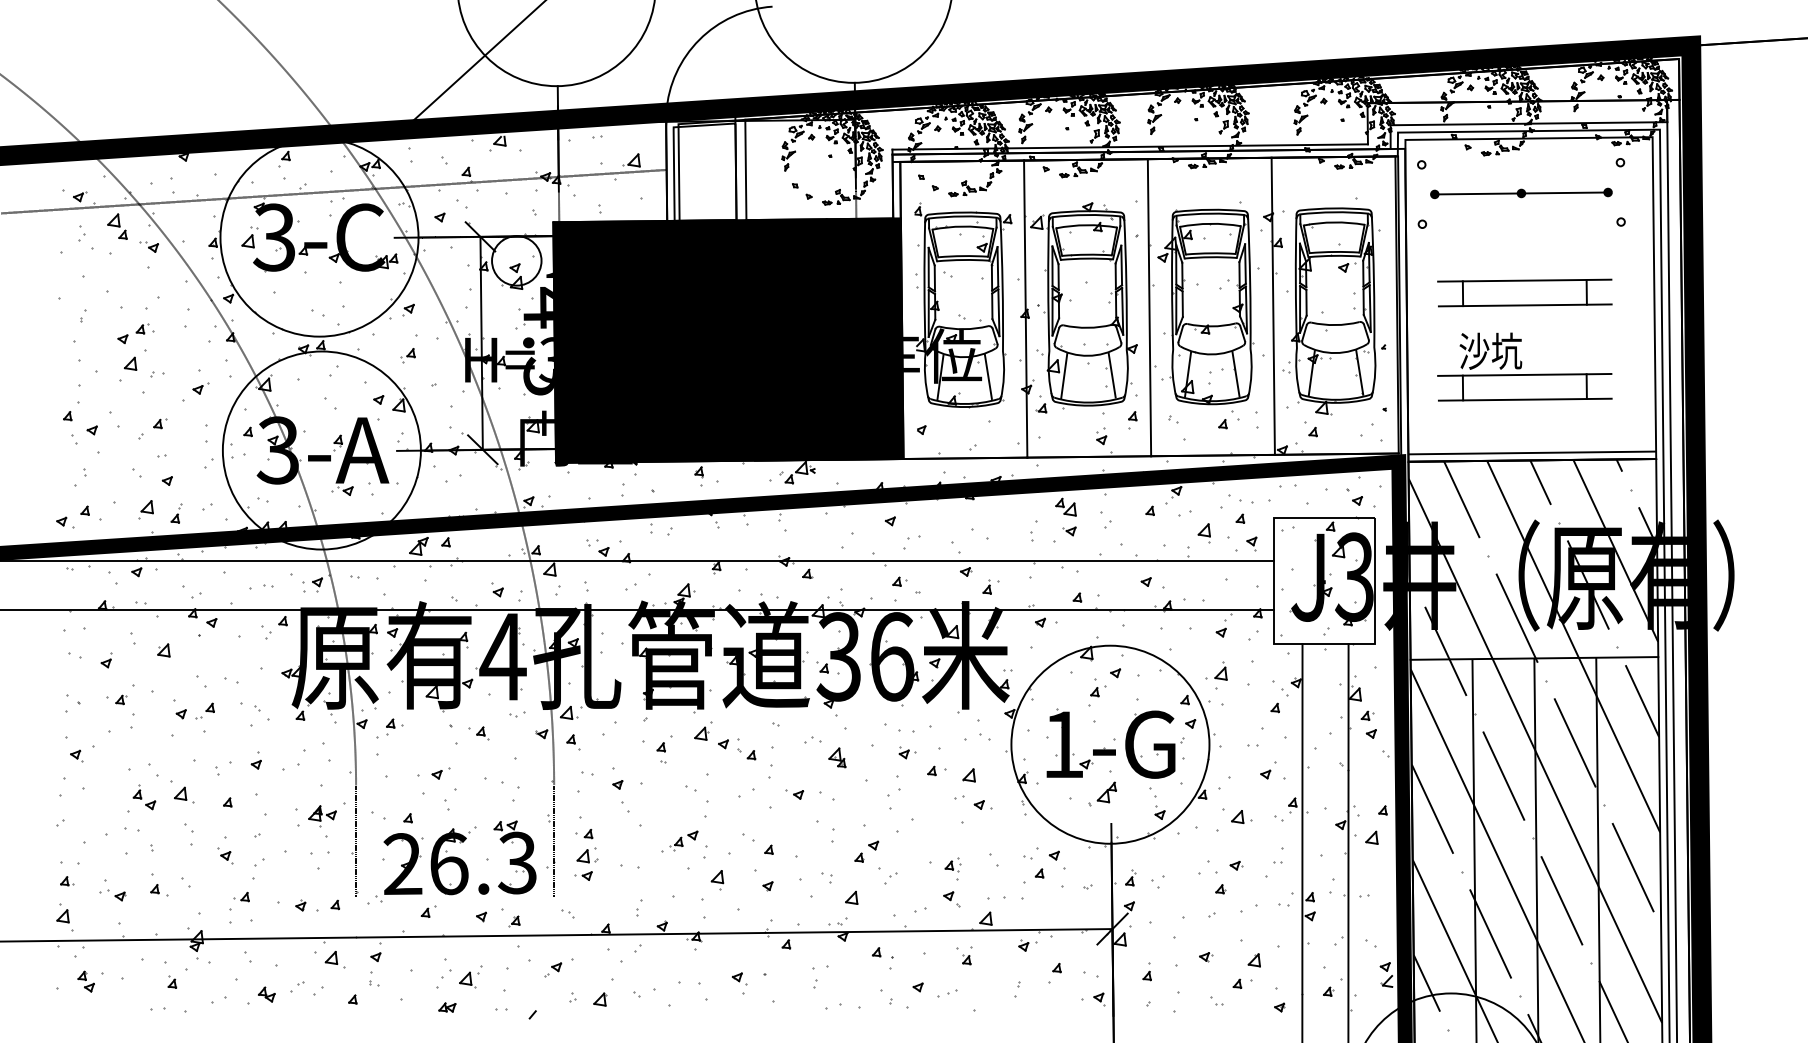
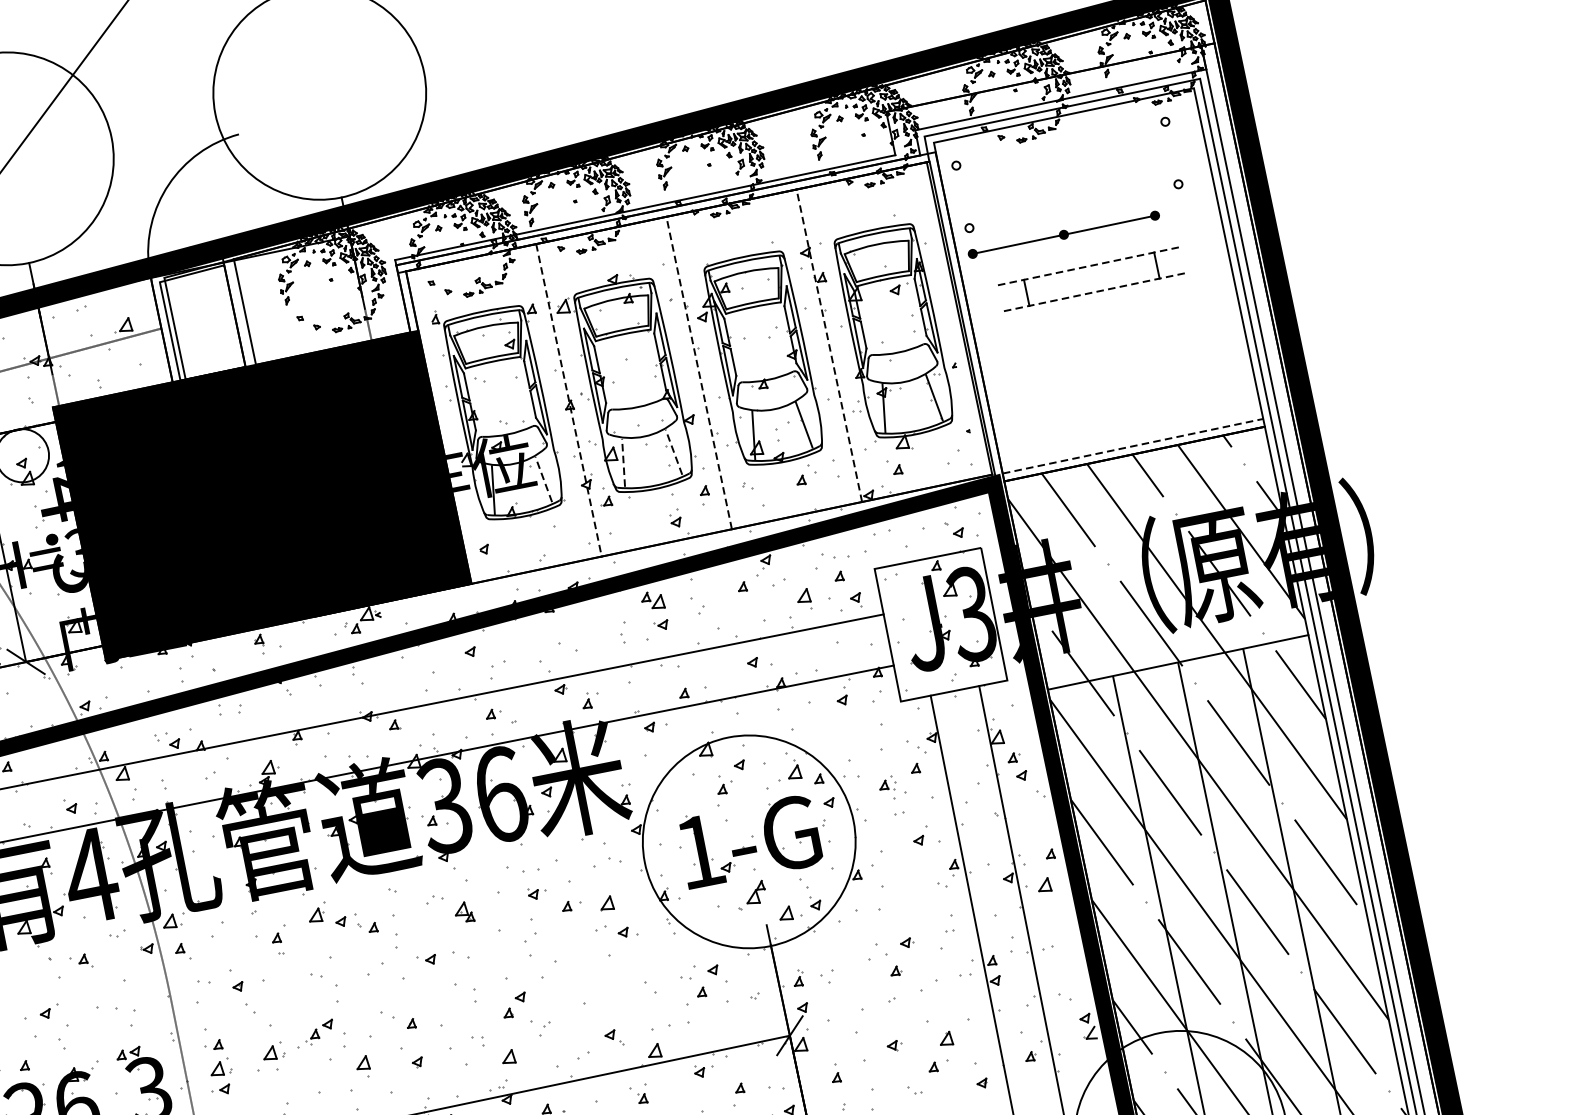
part: (1521, 193) -> (1063, 234), moved
line: (1524, 280) -> (1088, 266), solid -> dashed
line: (1525, 305) -> (1095, 292), solid -> dashed
line: (1273, 306) -> (829, 345), solid -> dashed
line: (1149, 307) -> (699, 372), solid -> dashed
line: (1025, 309) -> (568, 400), solid -> dashed
part: (1524, 366) -> (1106, 356), removed
line: (1064, 375) -> (623, 462), solid -> dashed
line: (1112, 375) -> (674, 452), solid -> dashed
line: (988, 376) -> (543, 479), solid -> dashed
line: (1532, 452) -> (1133, 445), solid -> dashed
part: (1216, 670) -> (788, 770), moved
part: (1241, 816) -> (789, 912), moved
part: (638, 850) -> (273, 1051), added
part: (952, 868) -> (887, 787), moved

